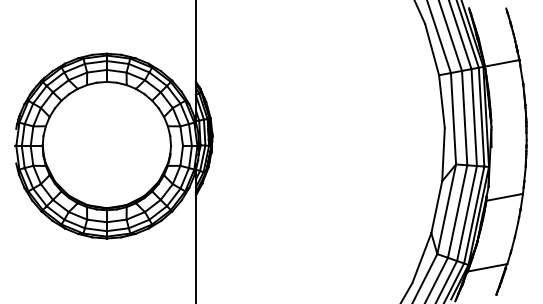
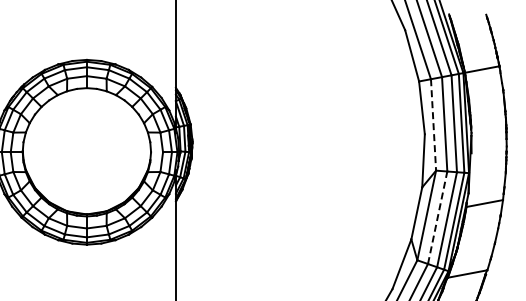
line: (453, 118) -> (433, 124), solid -> dashed
line: (457, 211) -> (437, 217), solid -> dashed

